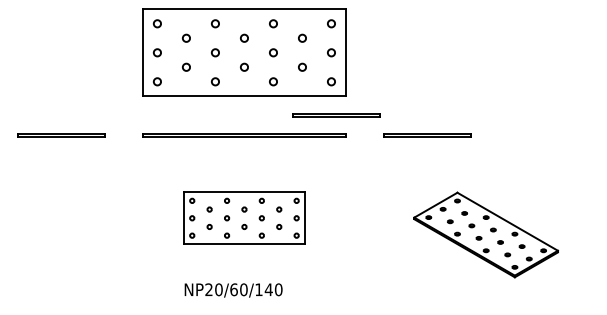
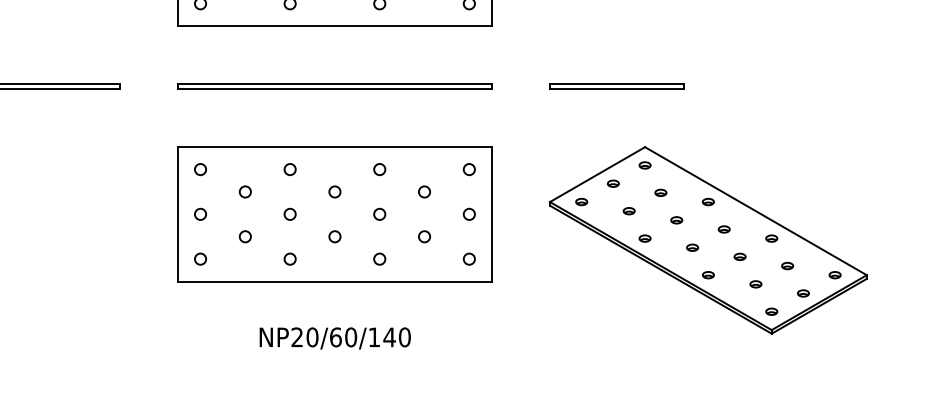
line: (336, 114) -> (477, 54), removed
part: (244, 218) -> (335, 214), size x1.67
part: (485, 234) -> (707, 239), size x1.43
text: (233, 290) -> (335, 338), moved

